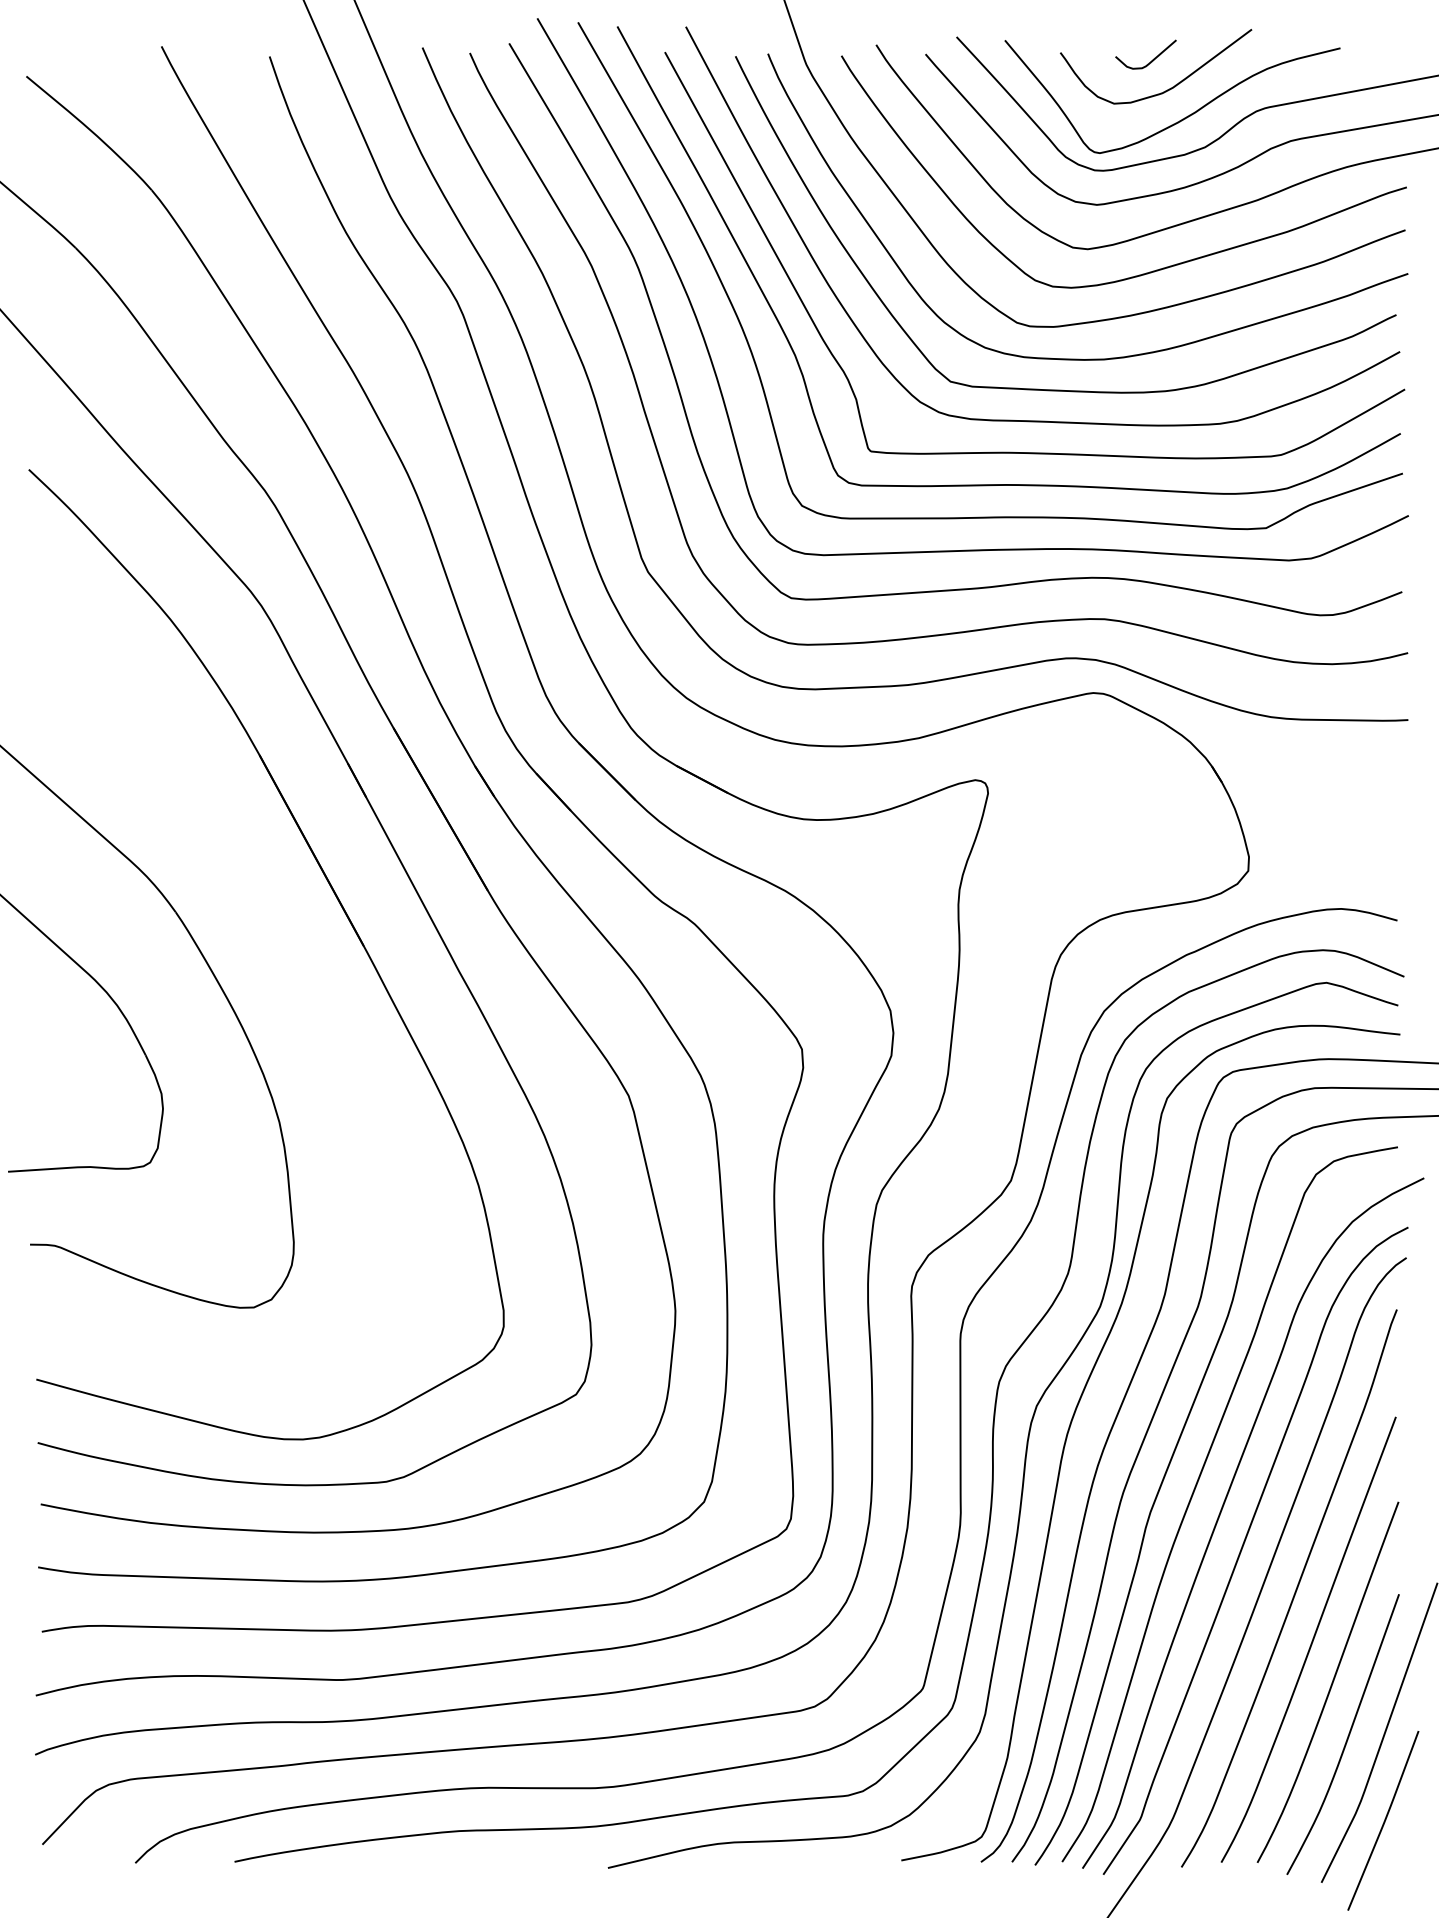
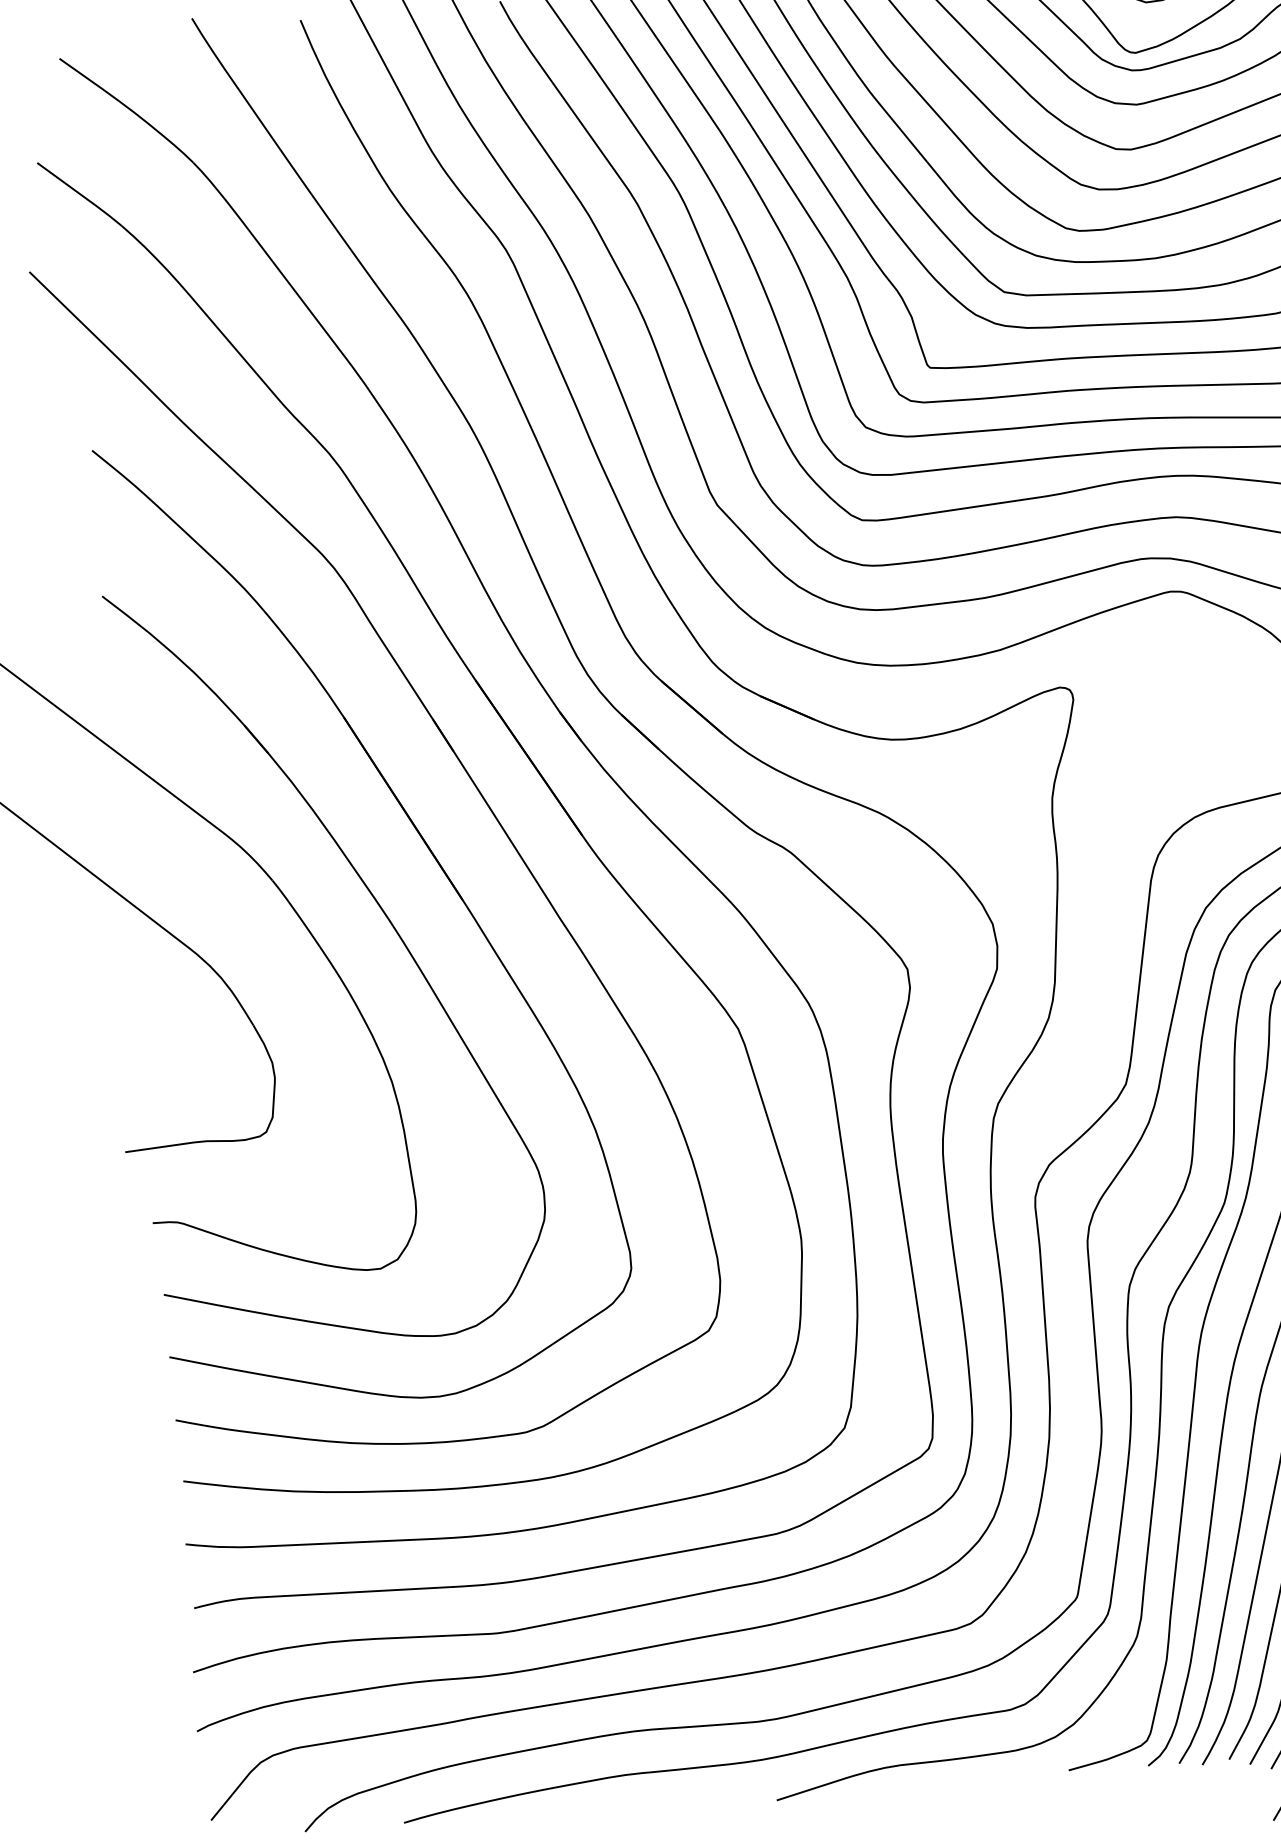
part: (286, 958) -> (386, 918), added

